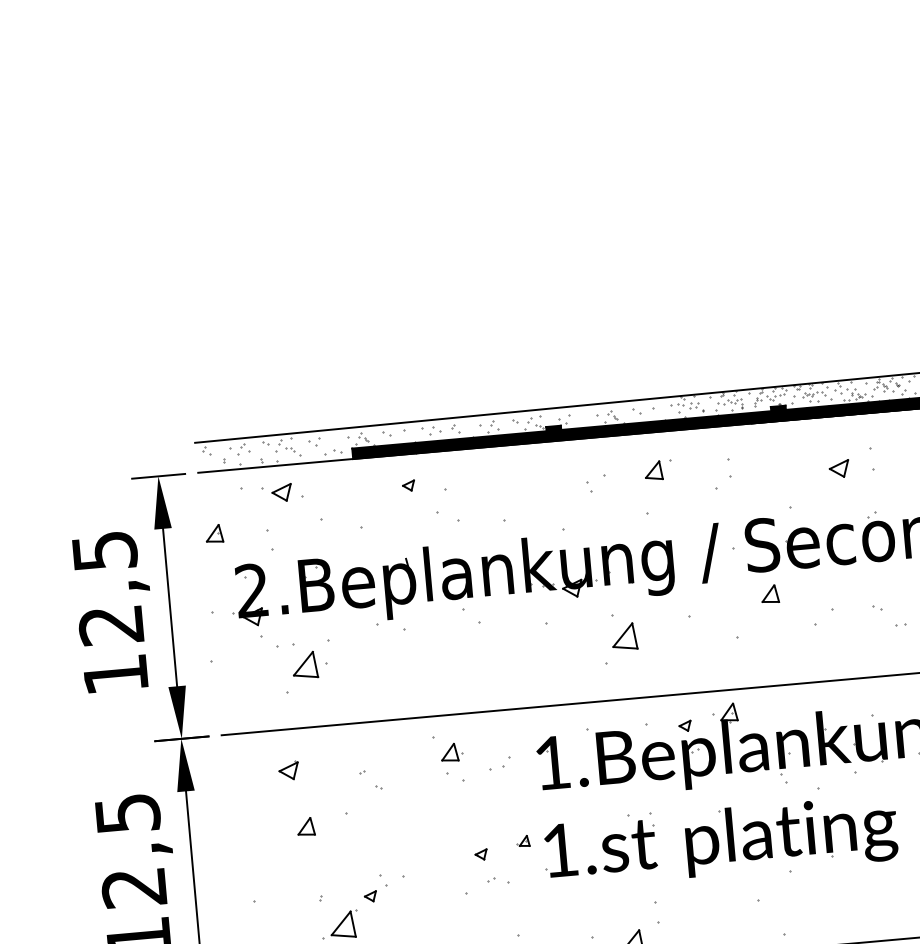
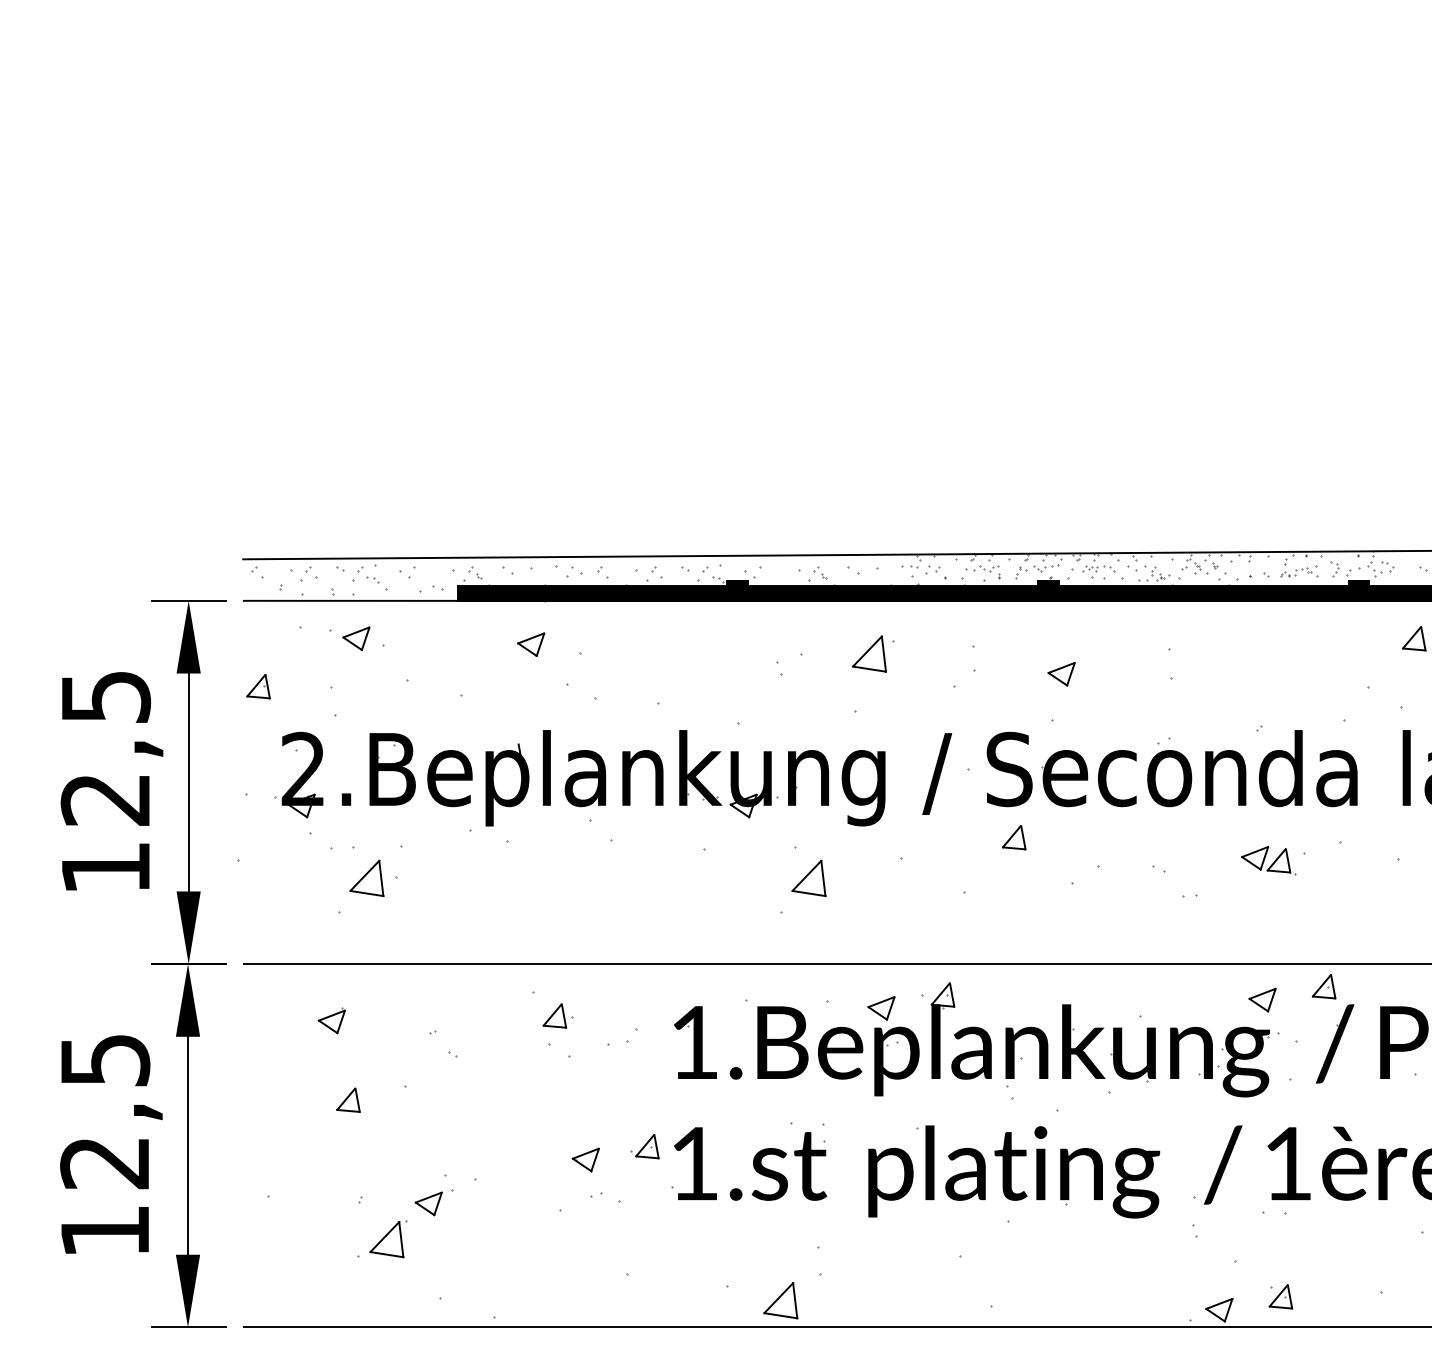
part: (839, 469) -> (1061, 674), moved
part: (653, 470) -> (869, 653), size x1.43
part: (408, 485) -> (531, 644), size x1.67
part: (685, 726) -> (881, 1008), size x1.67
part: (522, 841) -> (644, 1146), size x1.67
part: (481, 854) -> (585, 1159), size x1.67
part: (370, 896) -> (428, 1203), size x1.67

